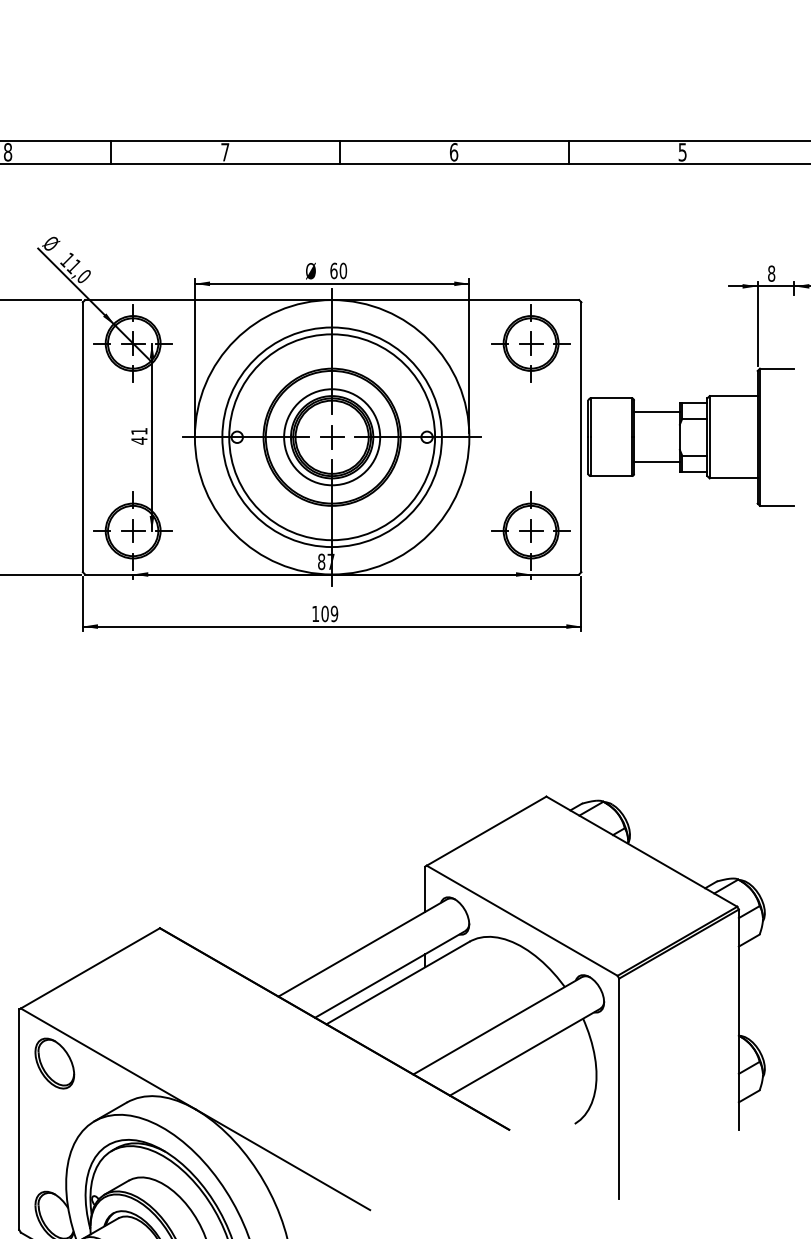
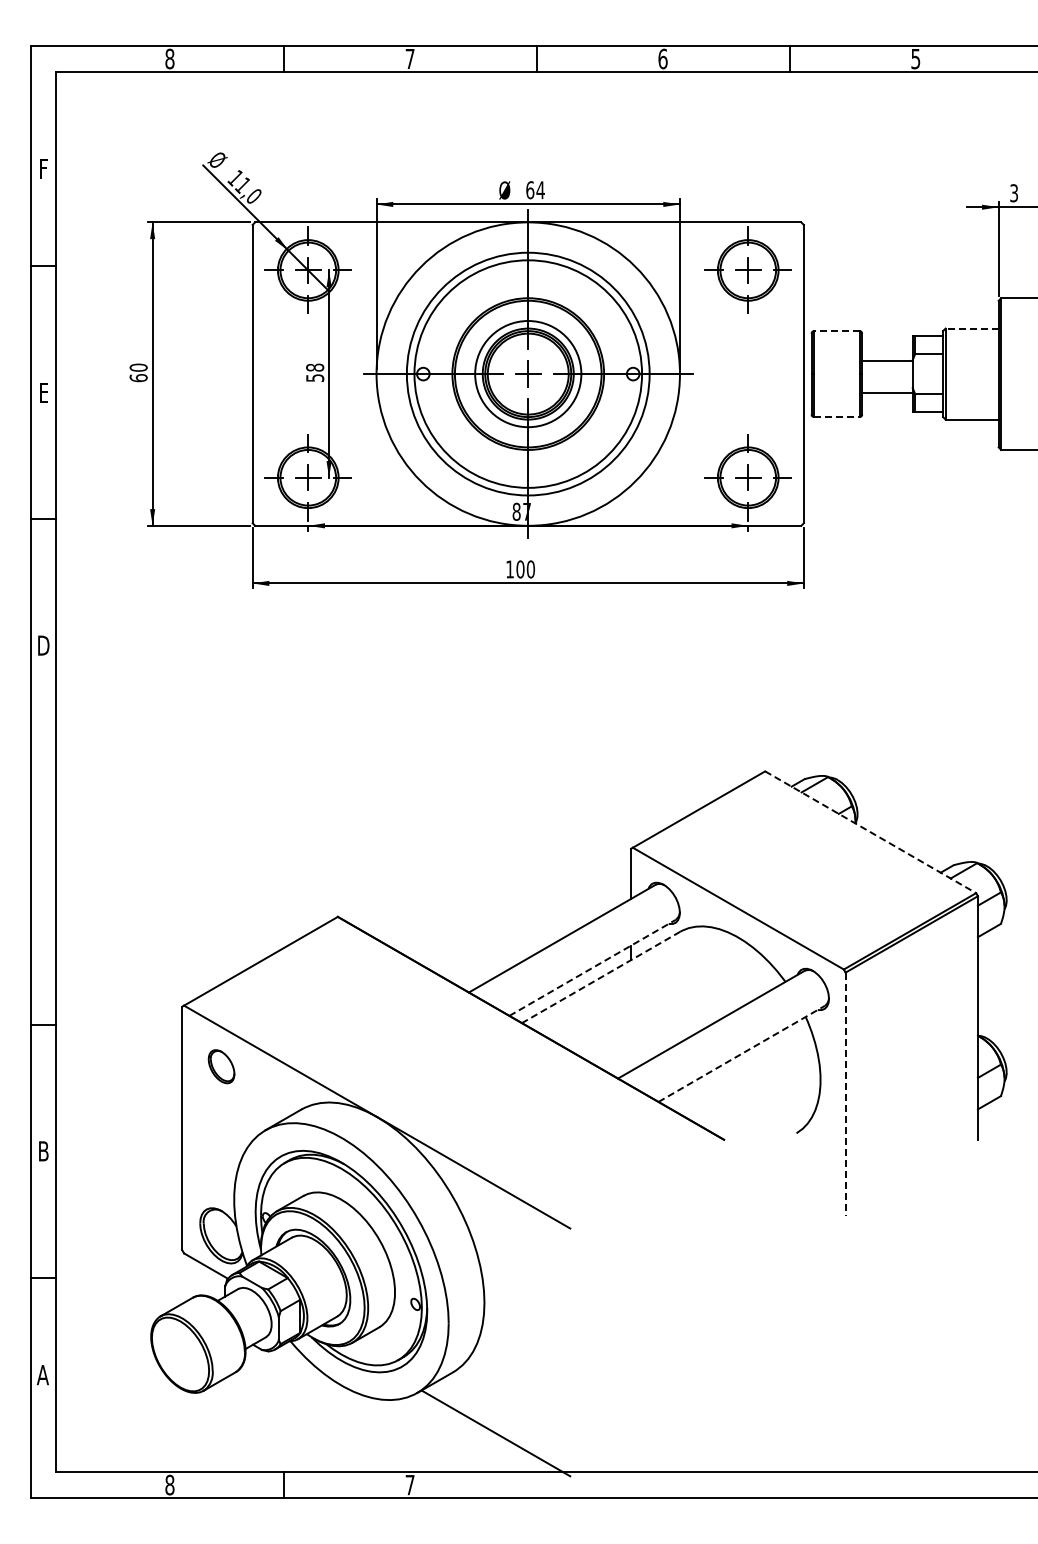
text: (343, 271) -> (540, 190), 60 -> 64
text: (771, 273) -> (1014, 193), 8 -> 3
line: (733, 396) -> (972, 328), solid -> dashed
line: (610, 398) -> (836, 331), solid -> dashed
line: (657, 412) -> (887, 393), moved
text: (139, 435) -> (315, 372), 41 -> 58
line: (657, 462) -> (887, 360), moved
line: (610, 476) -> (836, 417), solid -> dashed
text: (334, 614) -> (530, 569), 109 -> 100
line: (641, 851) -> (870, 832), solid -> dashed
line: (390, 974) -> (592, 967), solid -> dashed
line: (397, 983) -> (600, 977), solid -> dashed
line: (525, 1051) -> (742, 1053), solid -> dashed
part: (54, 1063) -> (221, 1066), size x0.6
line: (619, 1088) -> (845, 1094), solid -> dashed

